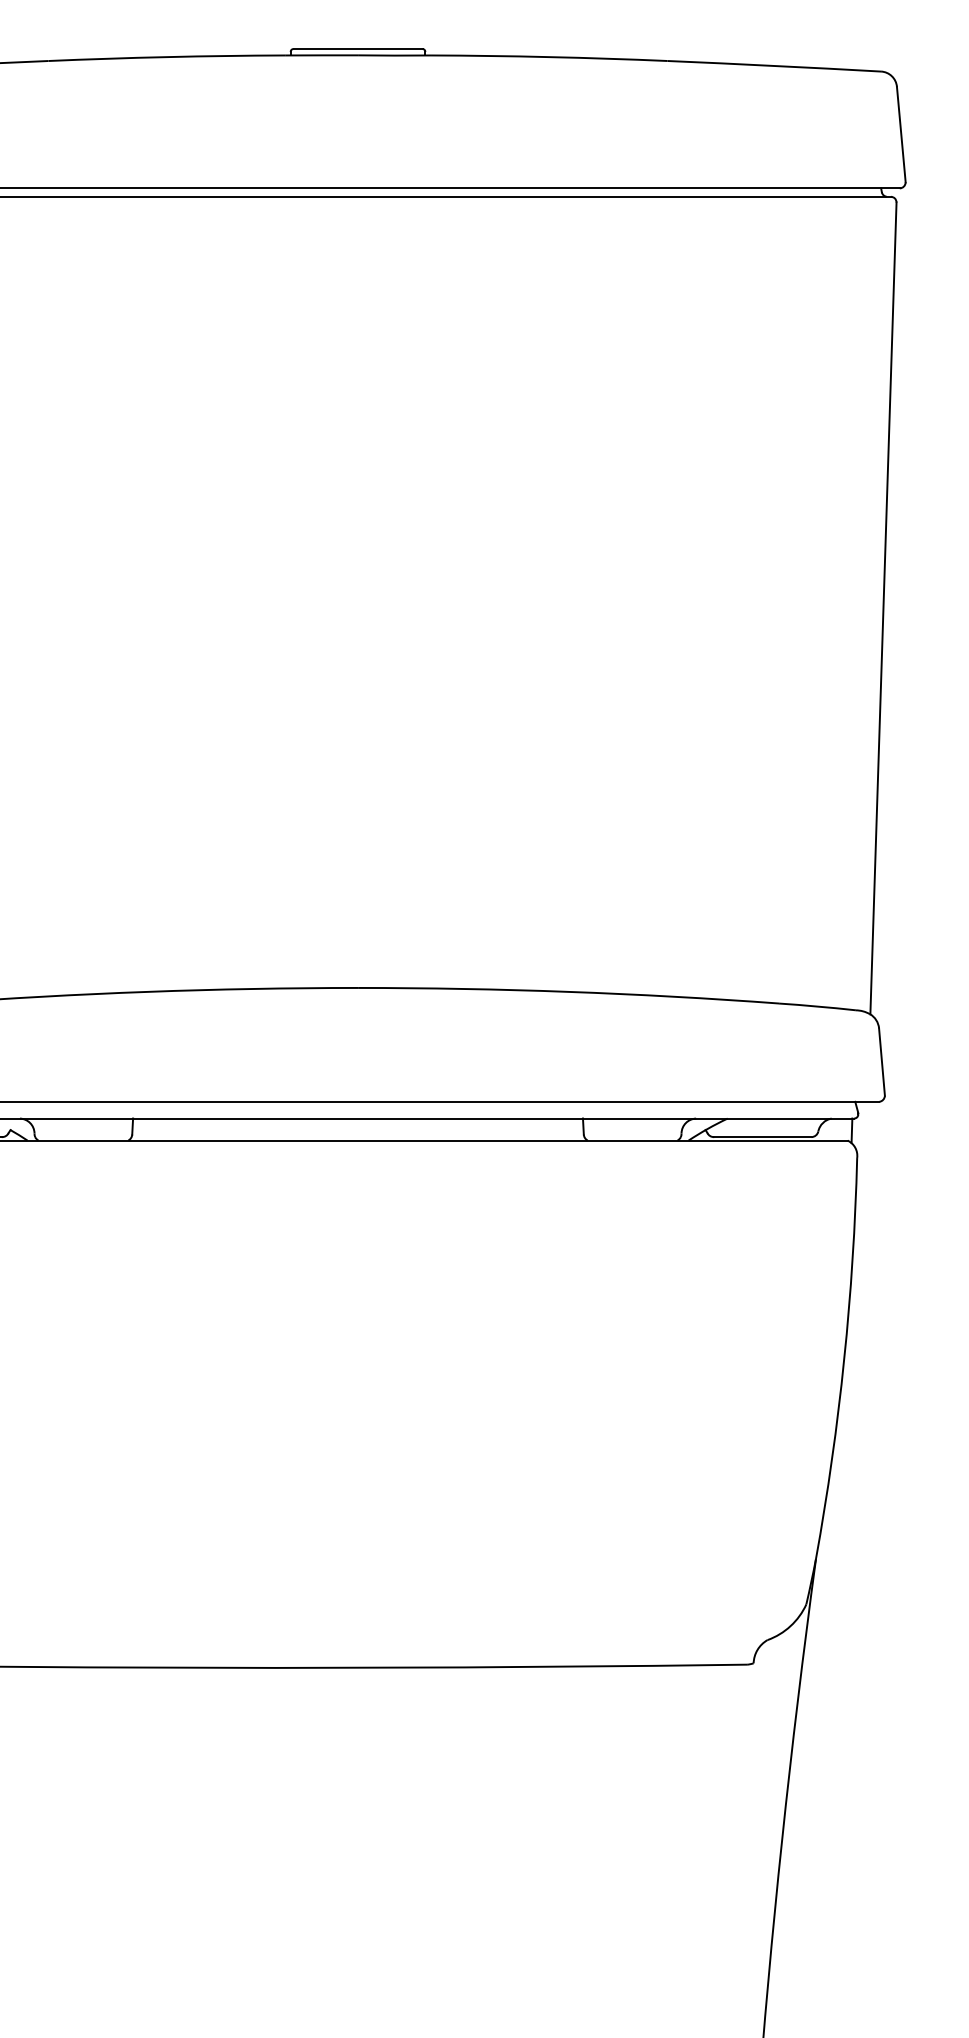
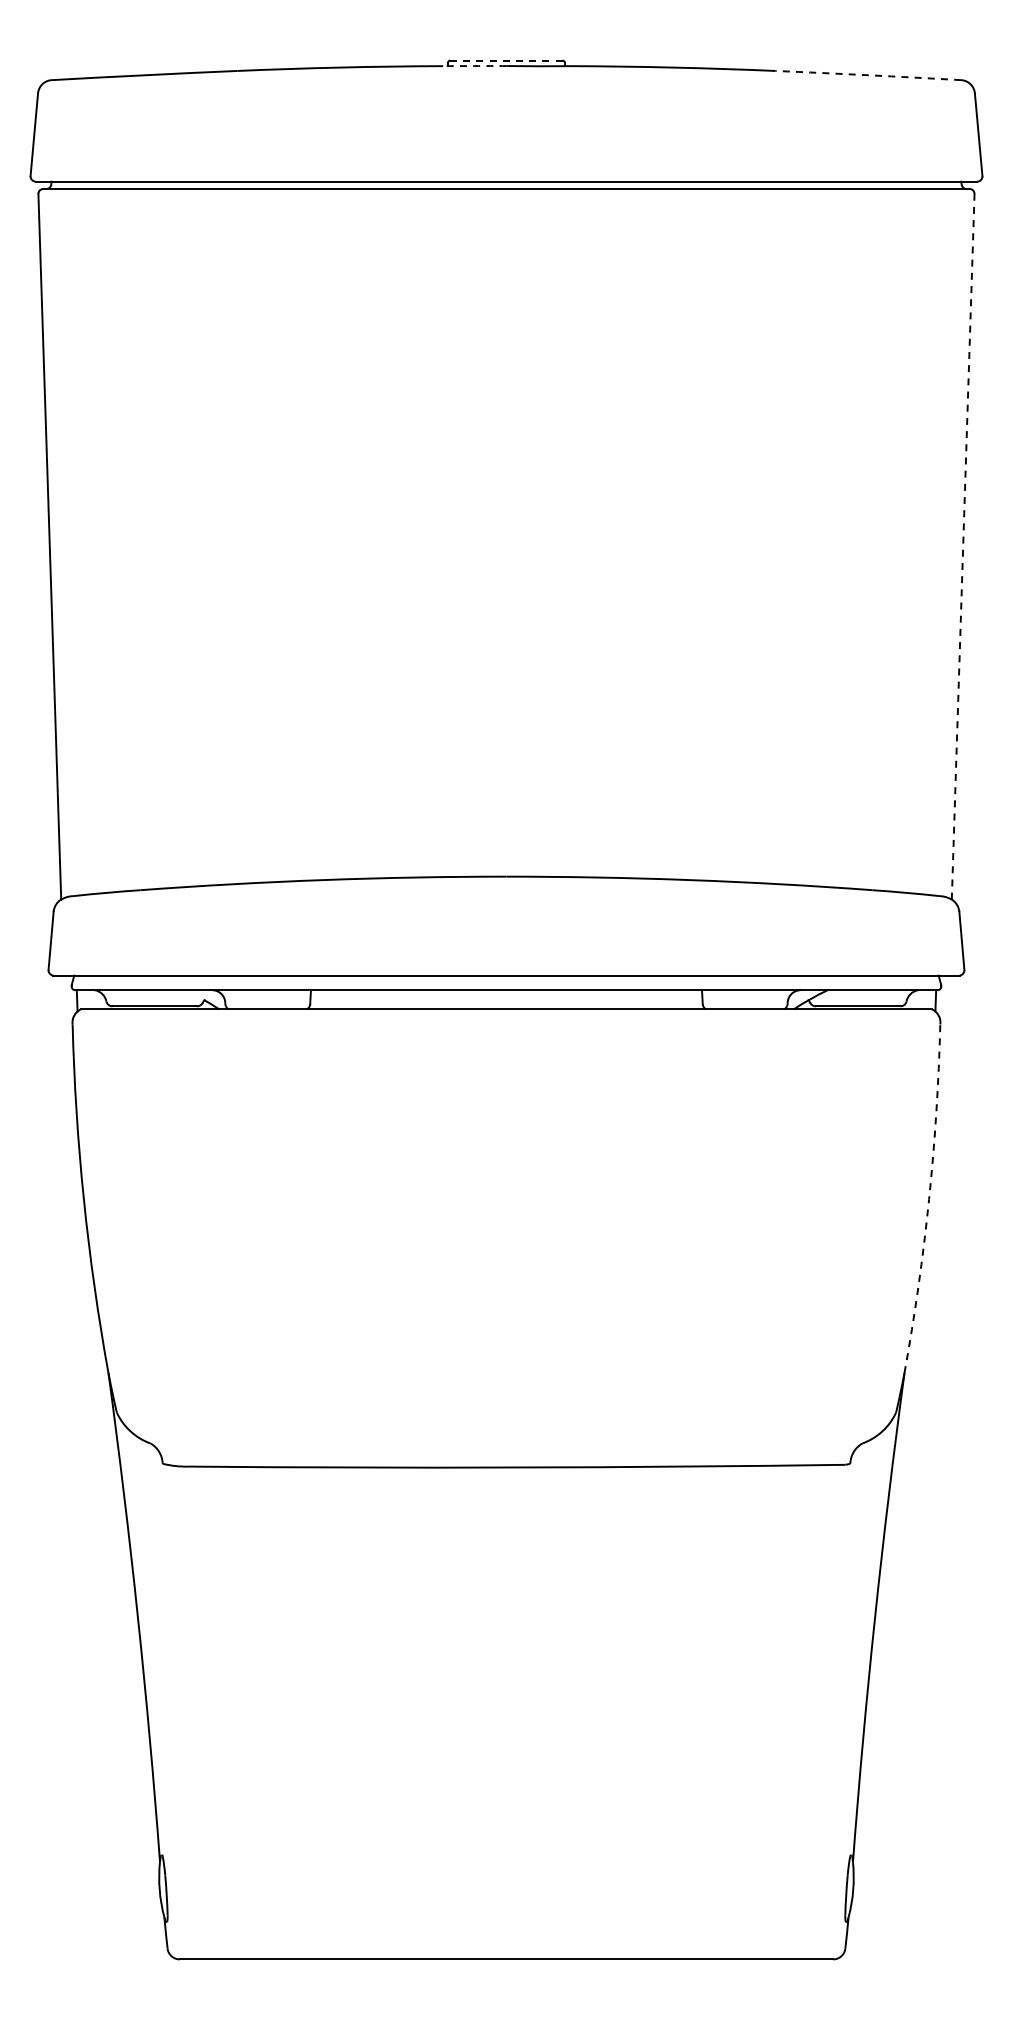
line: (356, 48) -> (505, 60), solid -> dashed
arc: (321, 55) -> (474, 66), solid -> dashed
arc: (774, 66) -> (868, 75), solid -> dashed
line: (883, 608) -> (963, 546), solid -> dashed
arc: (844, 1359) -> (929, 1199), solid -> dashed

